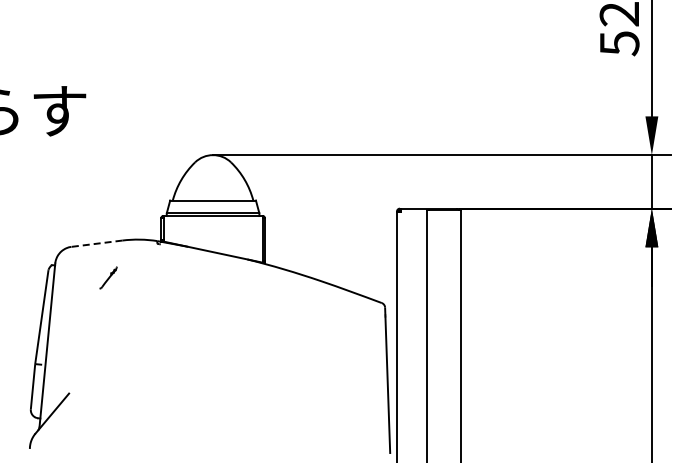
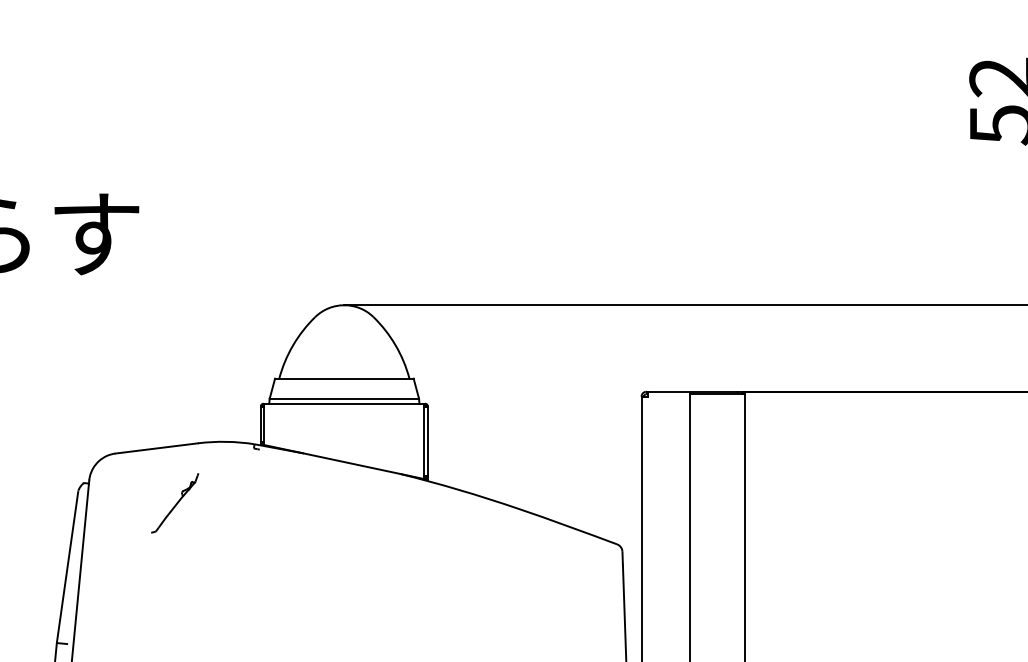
line: (96, 243) -> (155, 448), dashed -> solid
part: (108, 277) -> (175, 503), size x1.67

